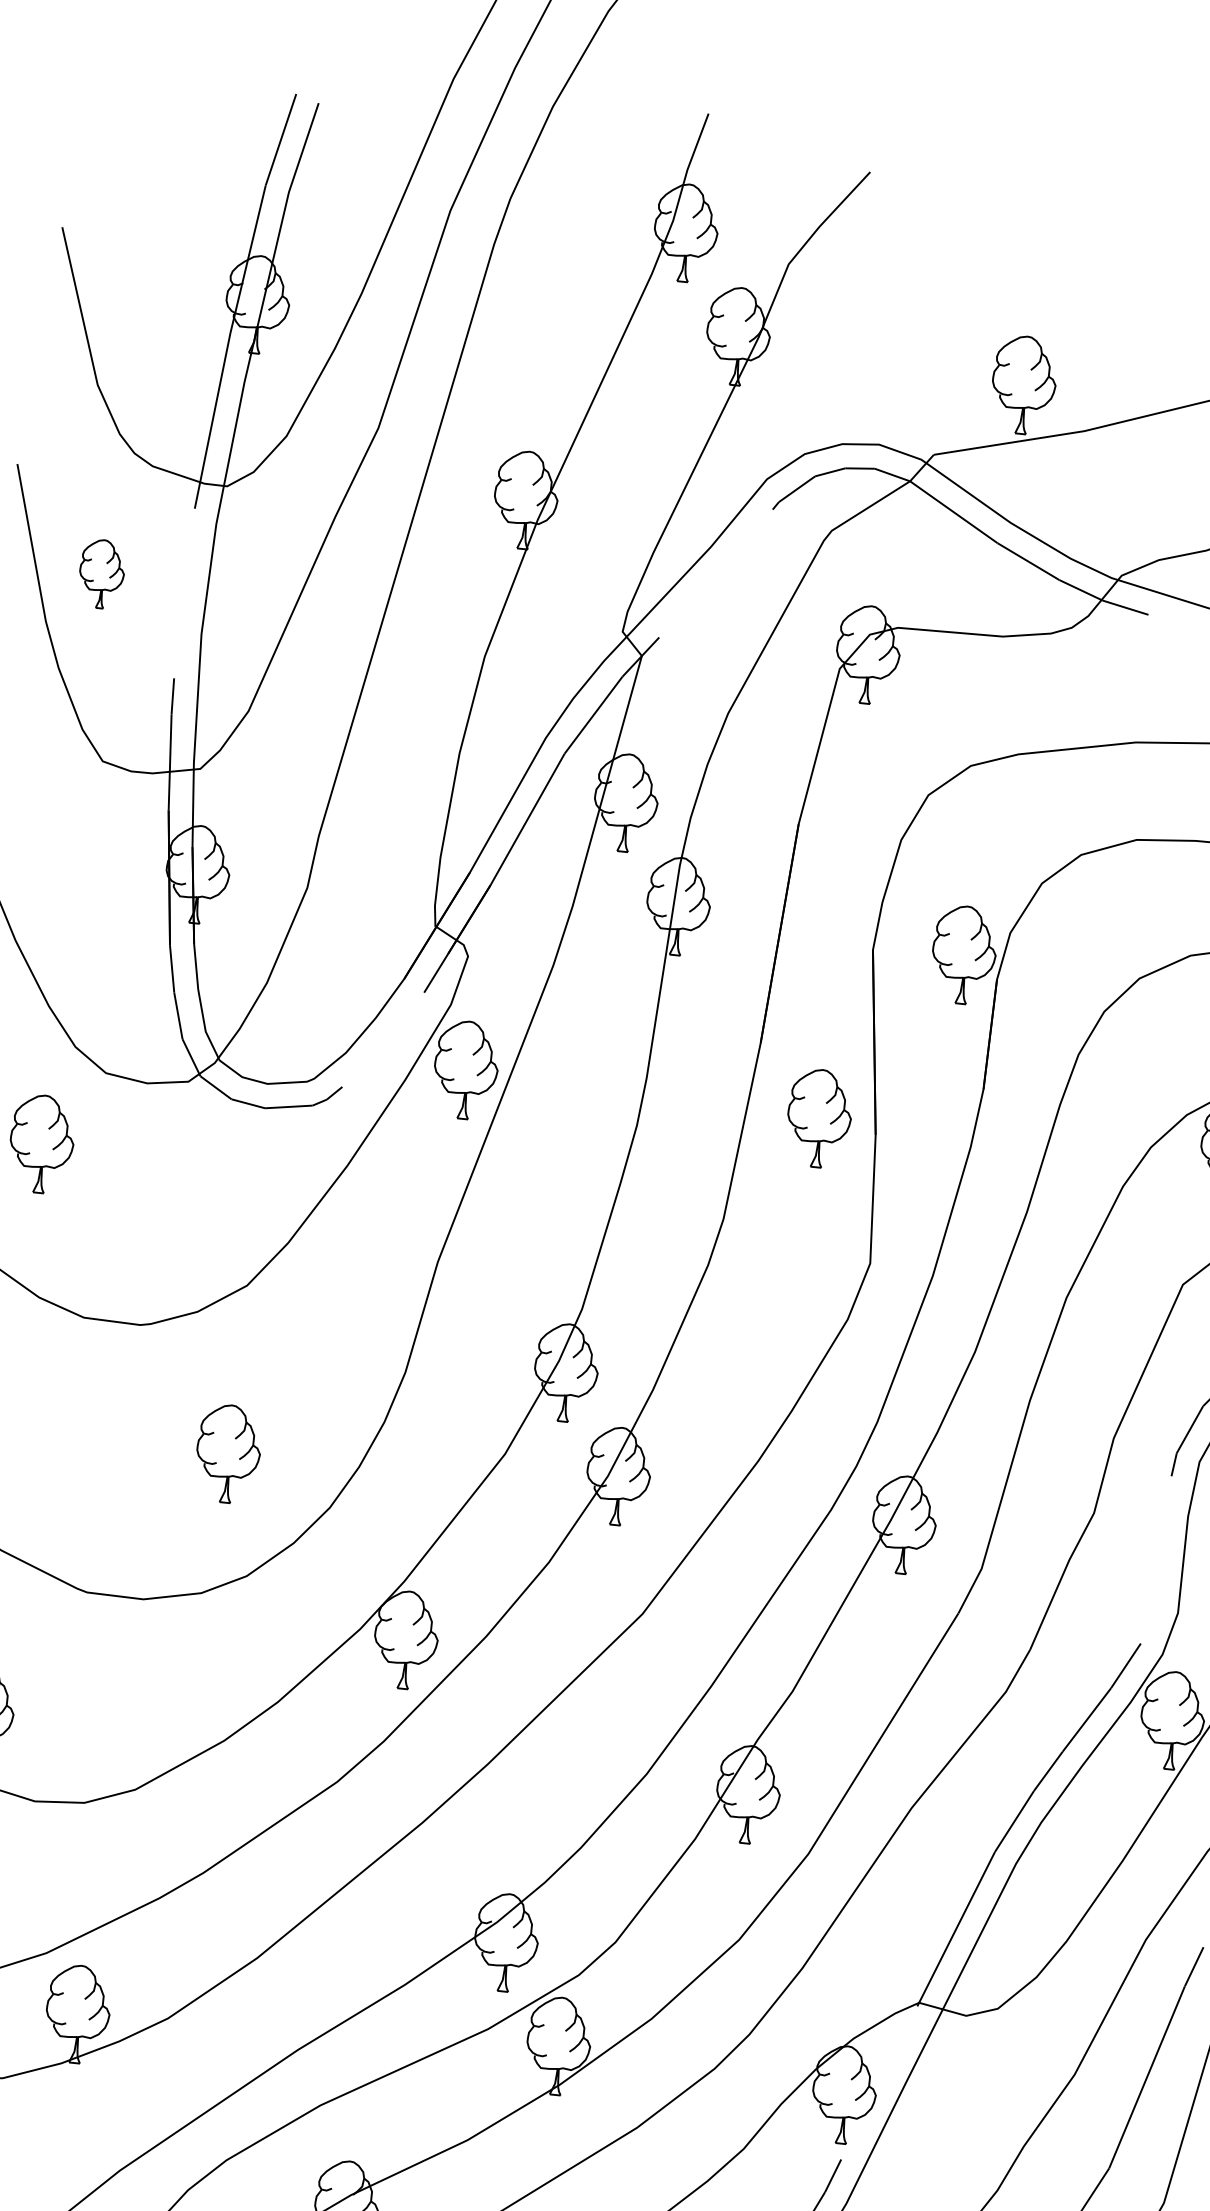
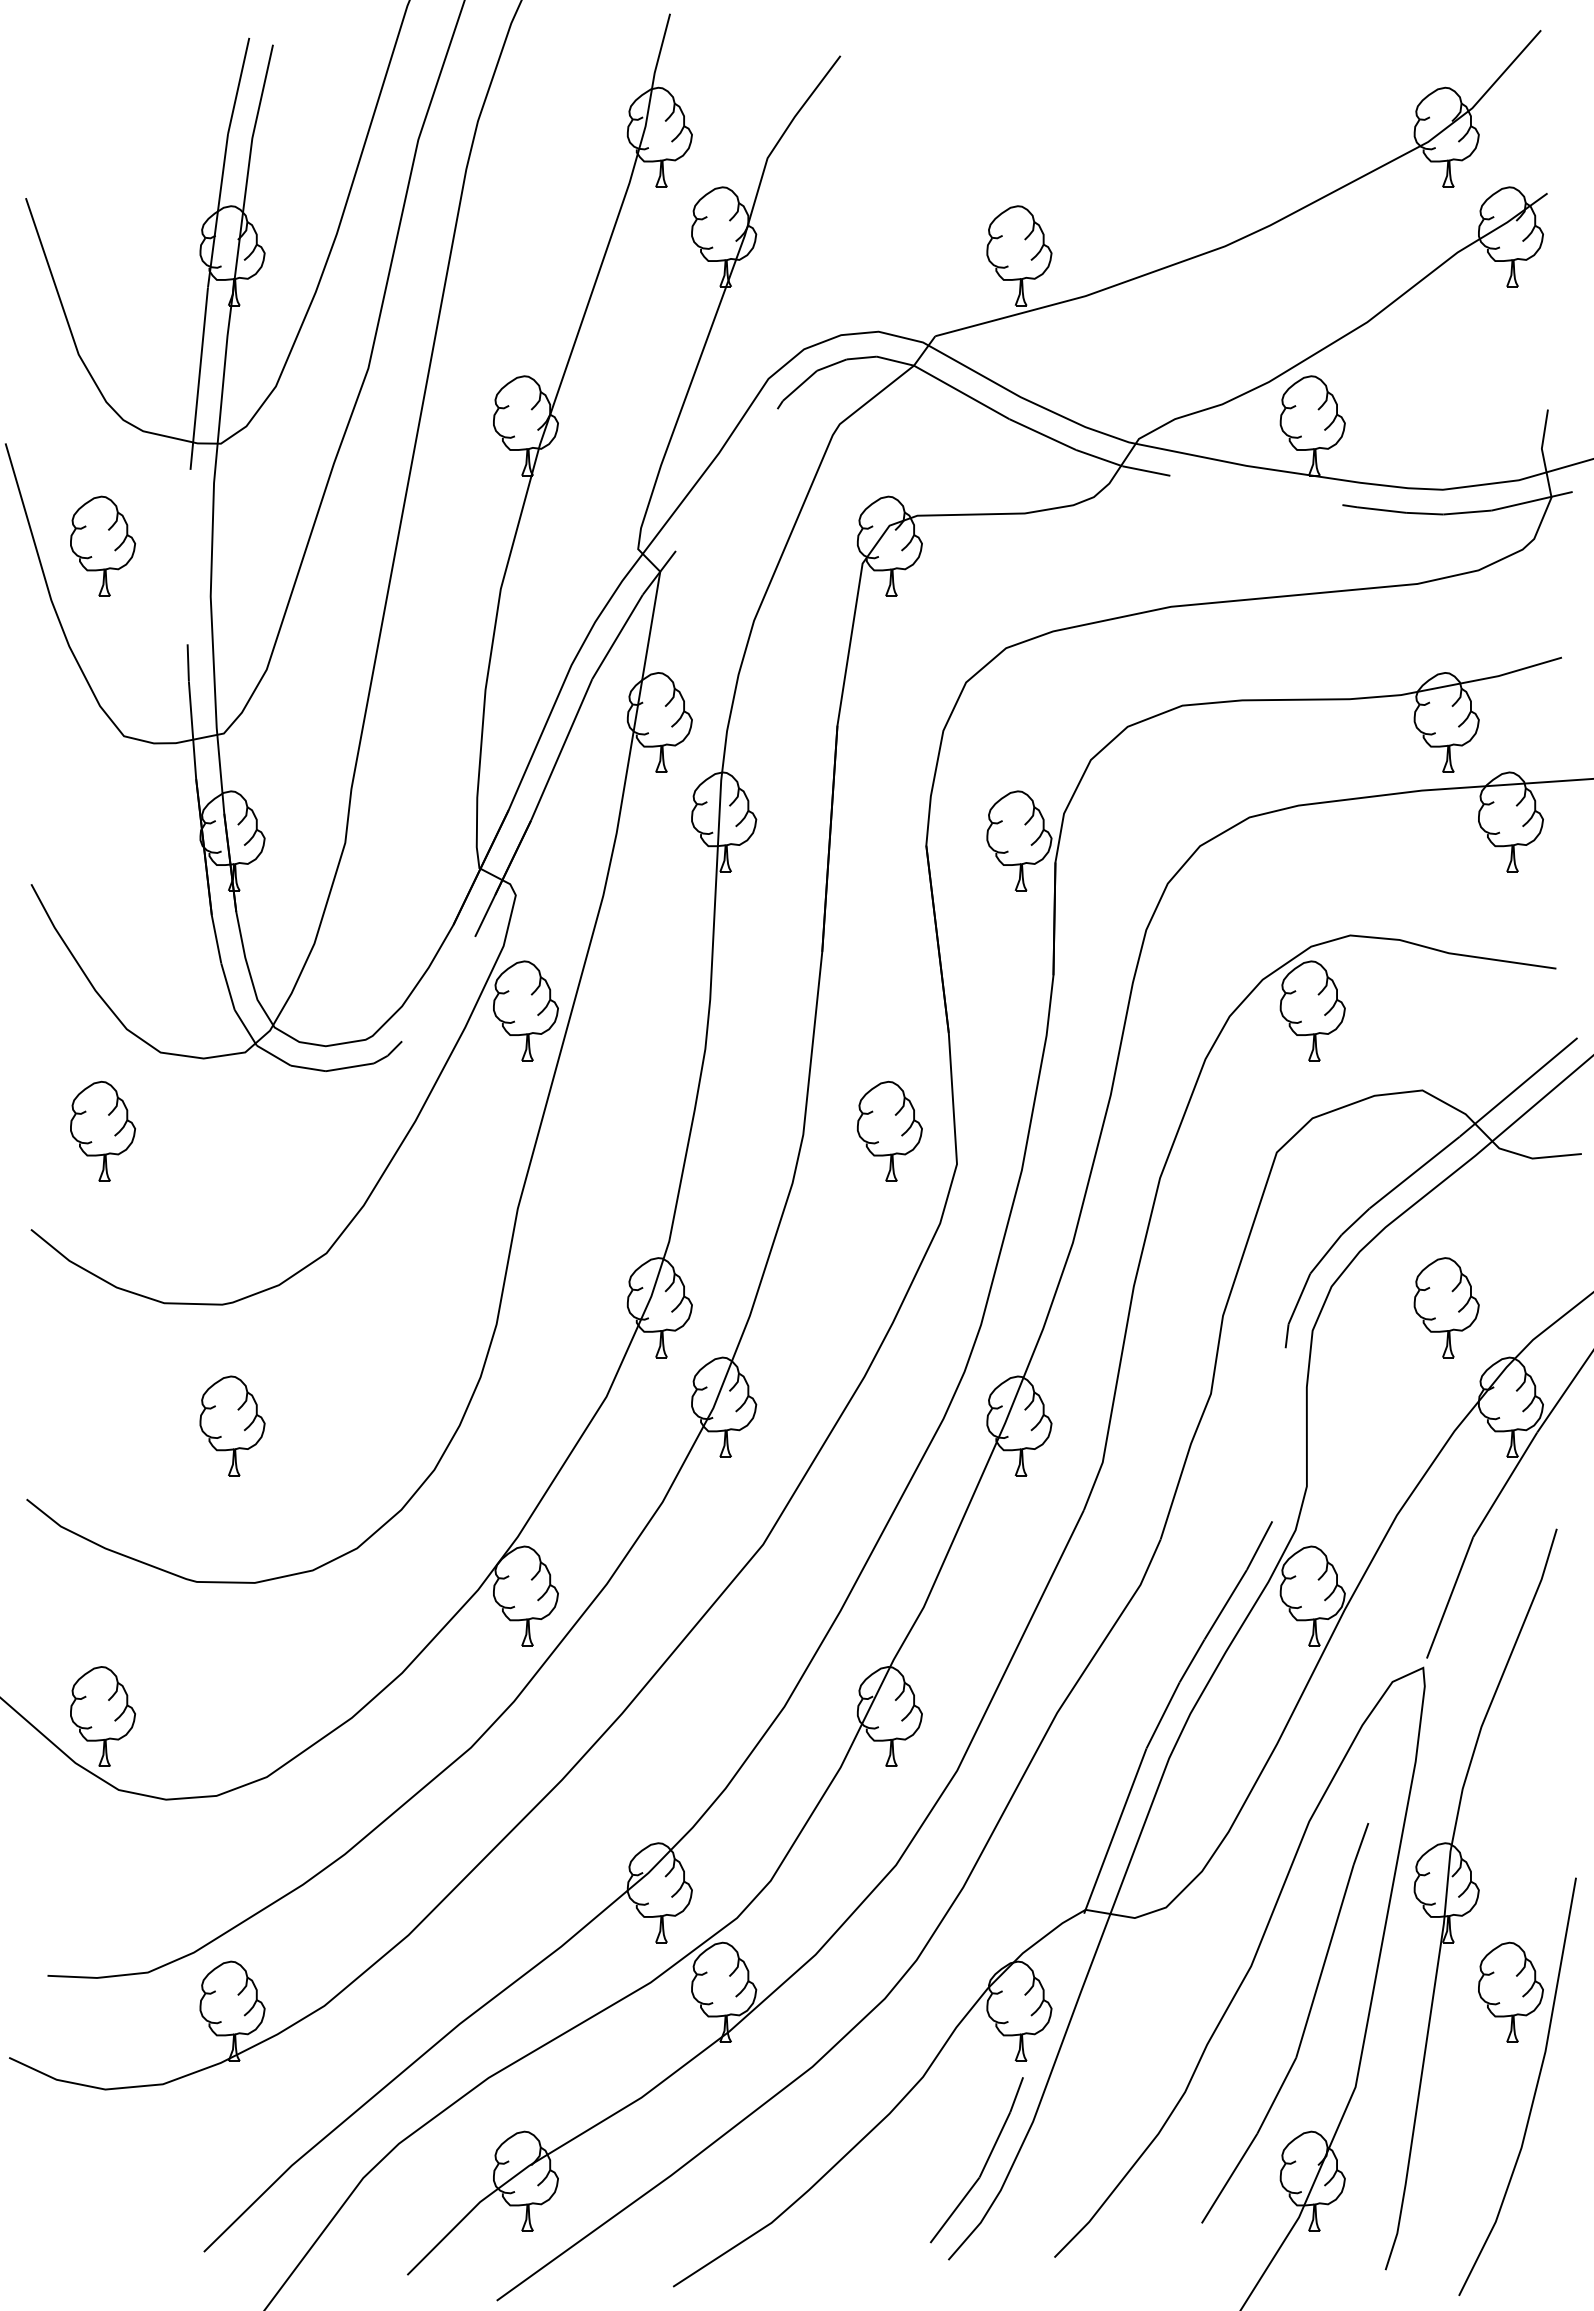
part: (102, 573) -> (103, 545), size x1.43
part: (819, 1117) -> (889, 1130), moved
part: (228, 1453) -> (232, 1425), moved

